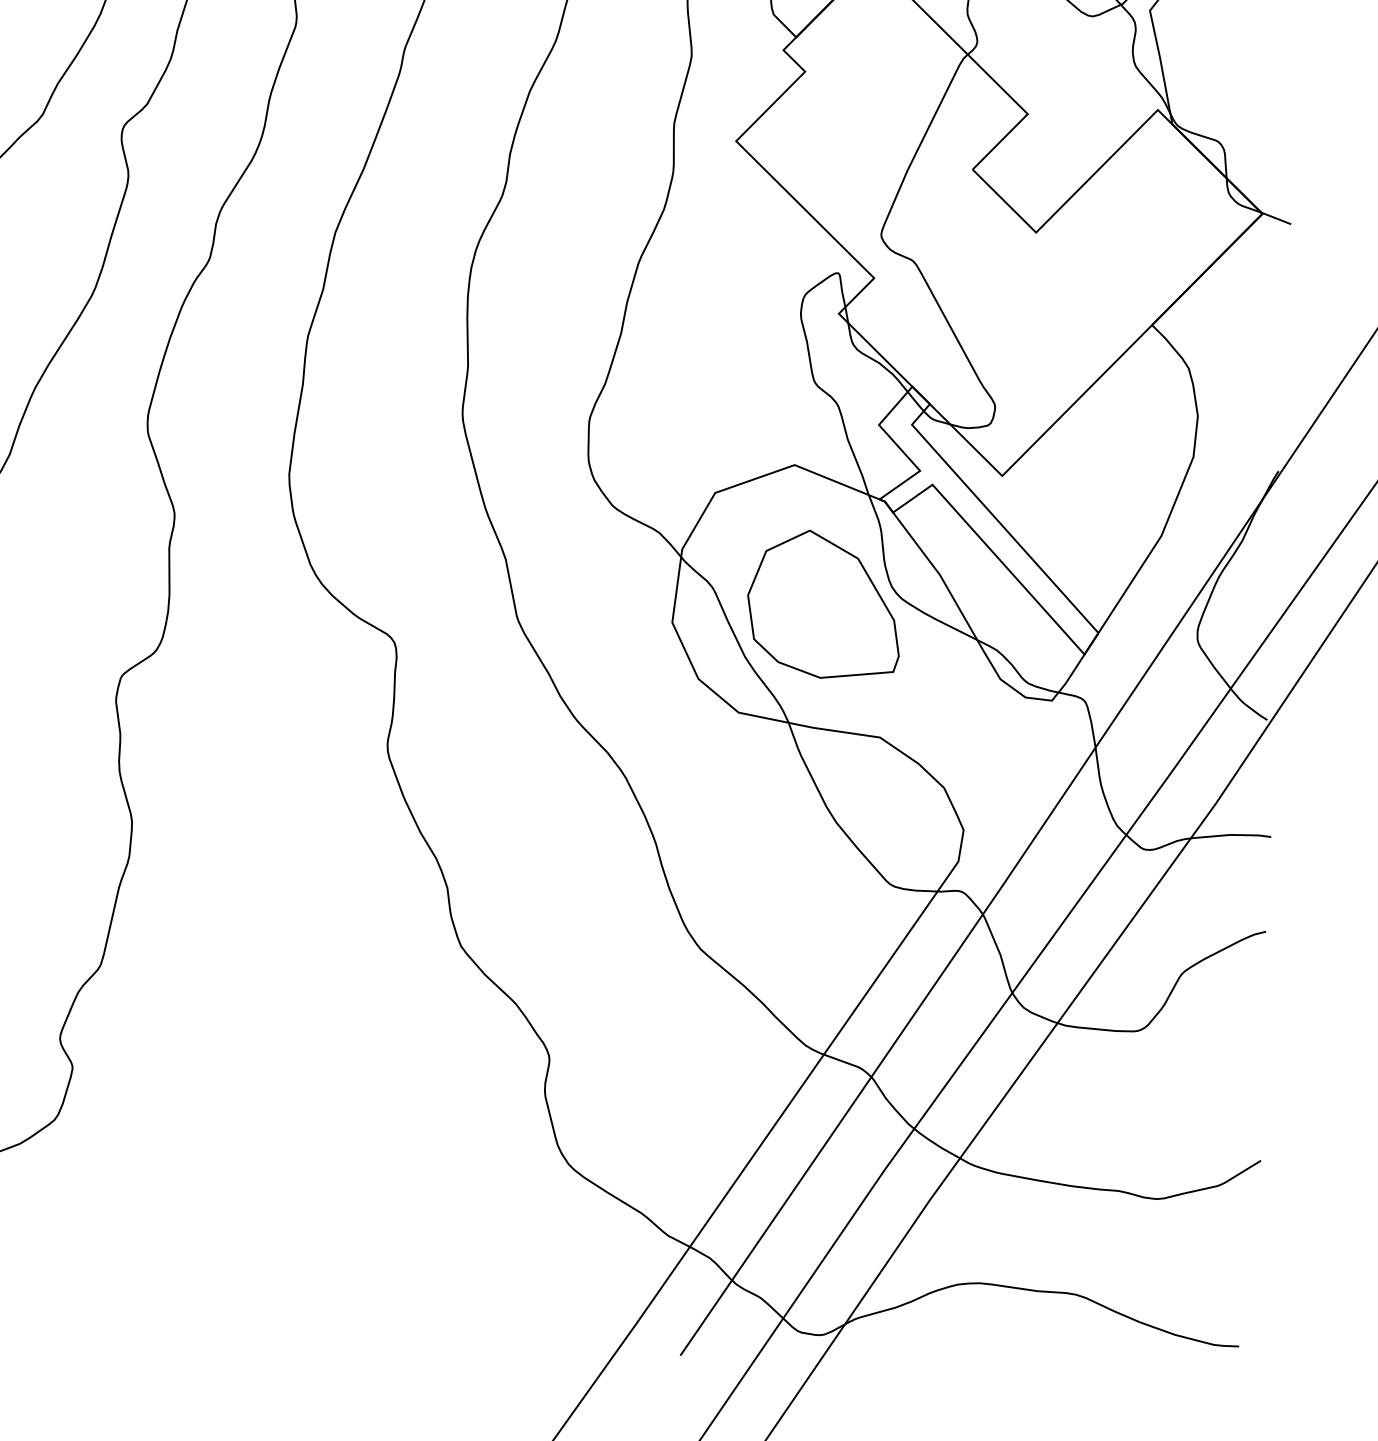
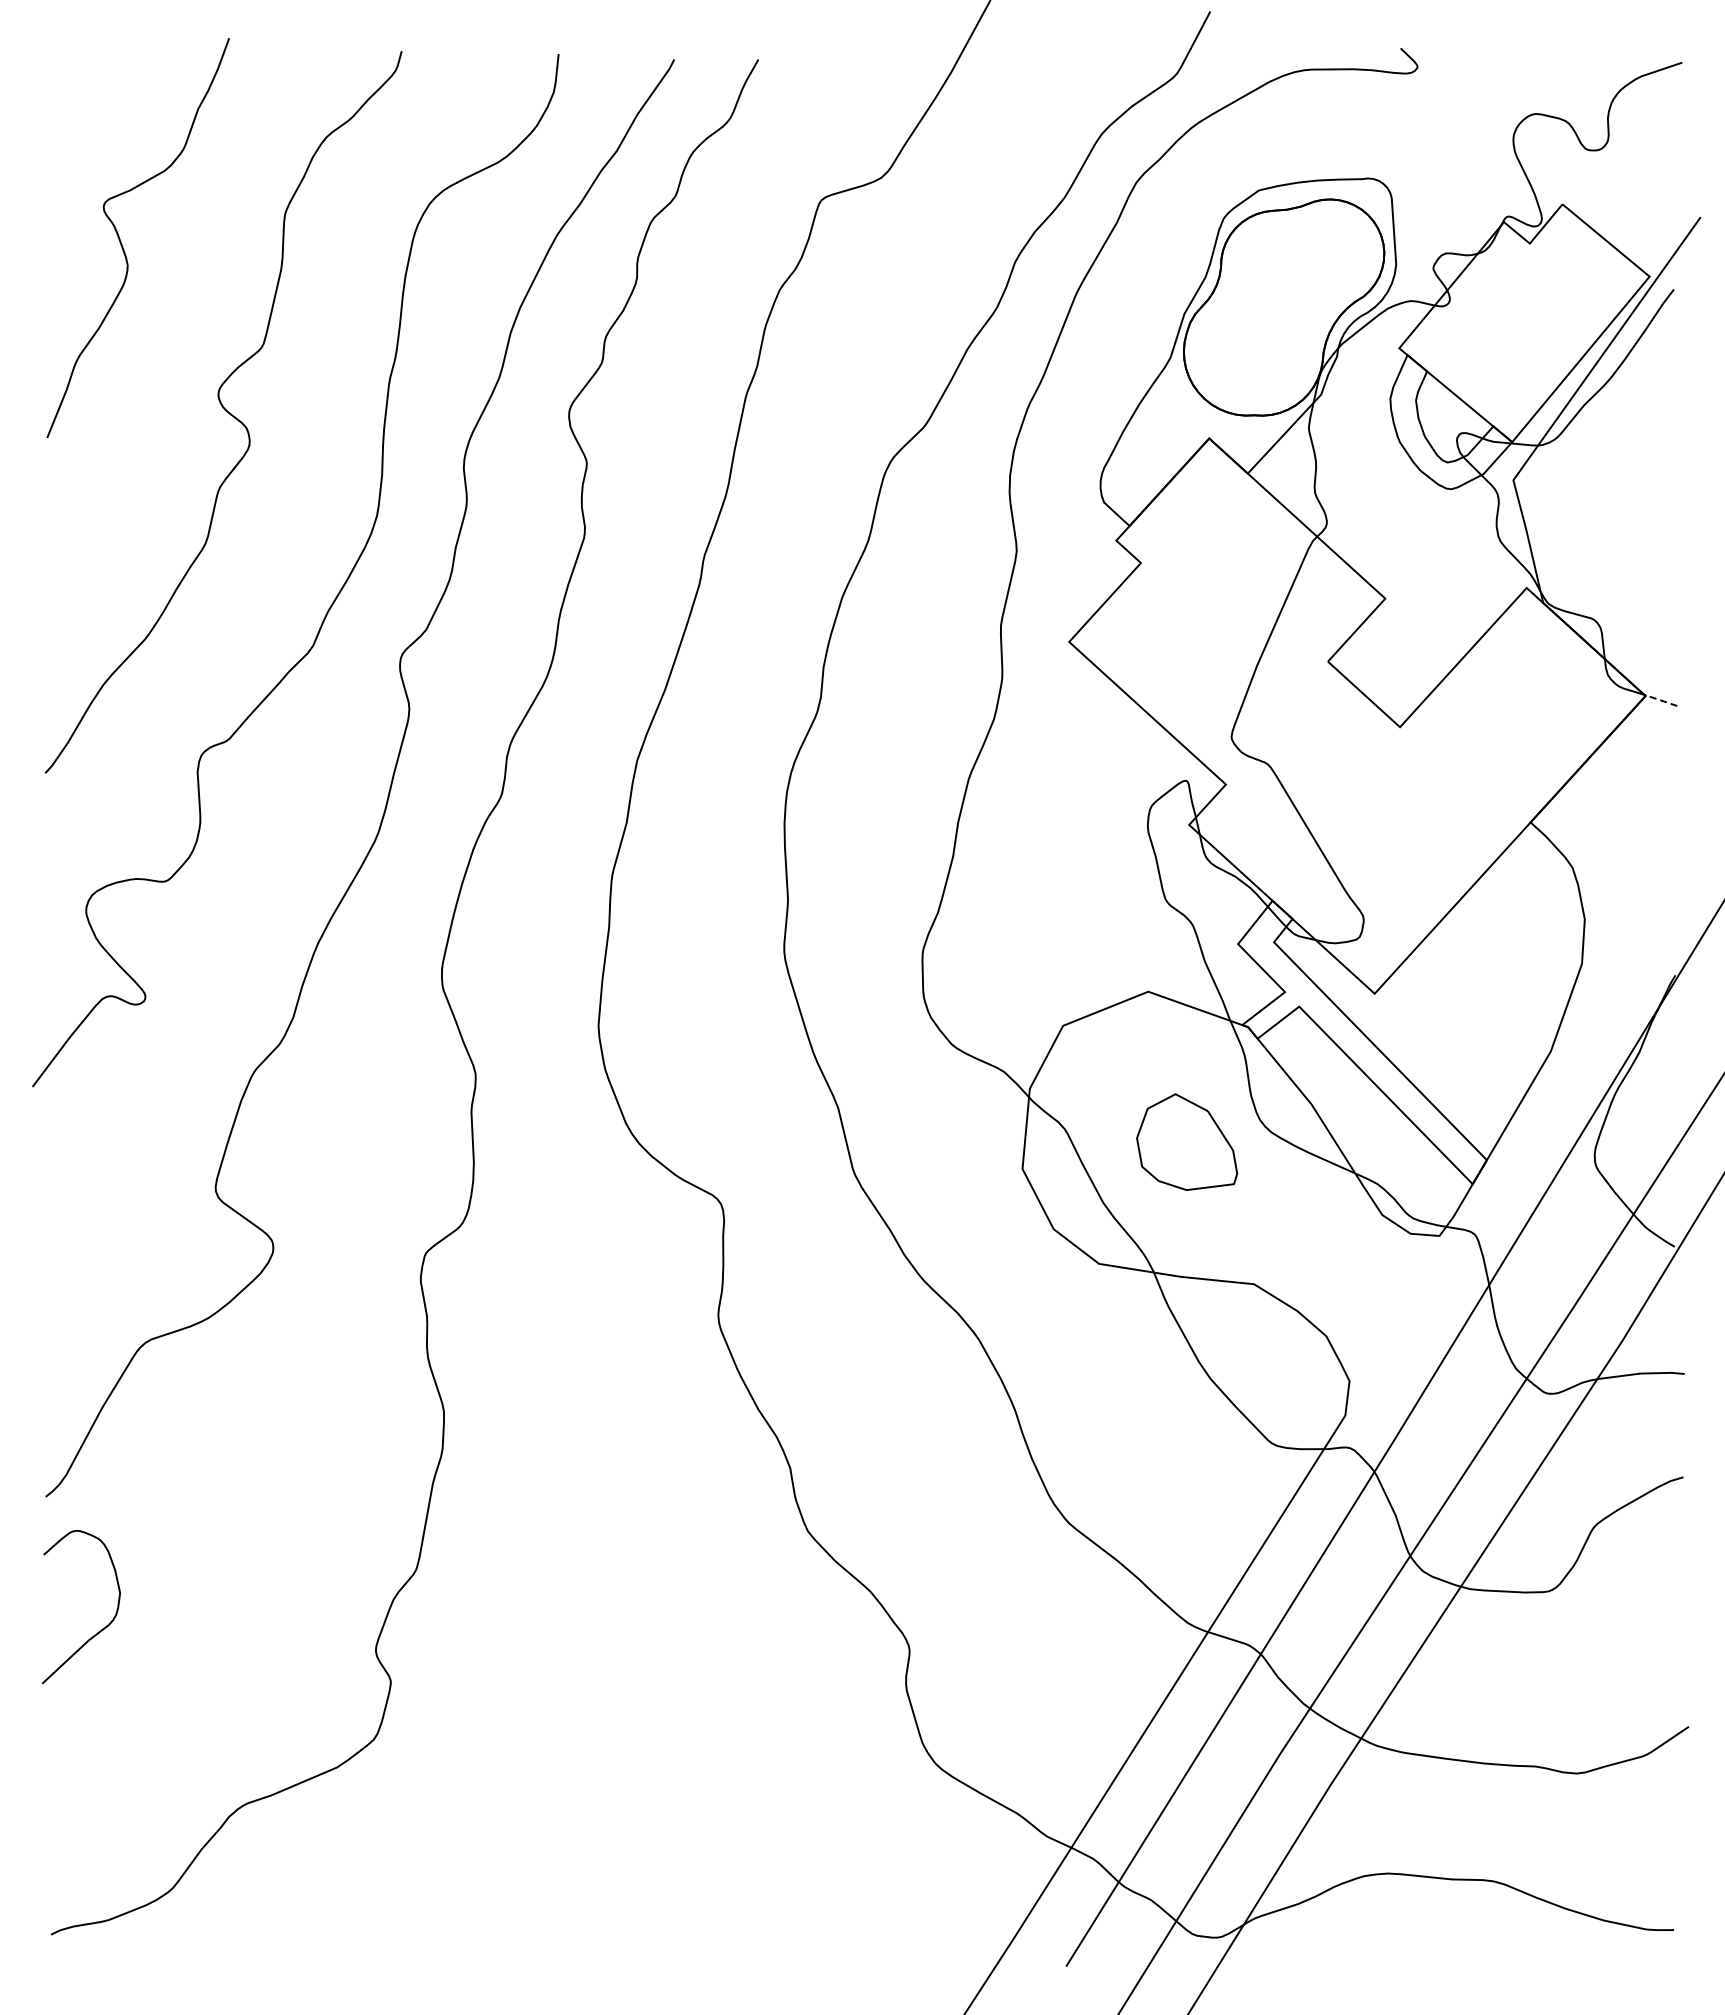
line: (1276, 218) -> (1660, 700), solid -> dashed
part: (823, 603) -> (1186, 1141), size x0.6

